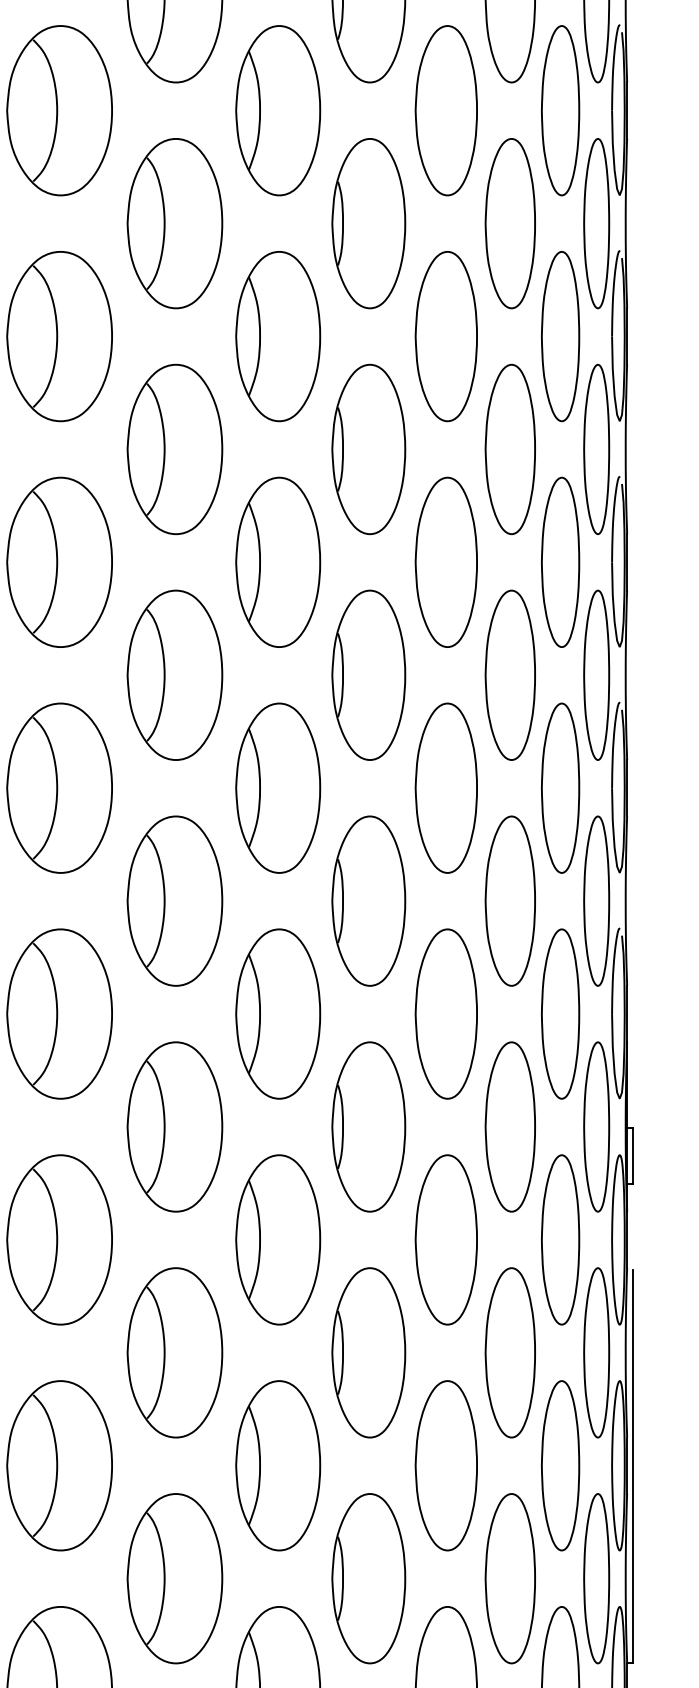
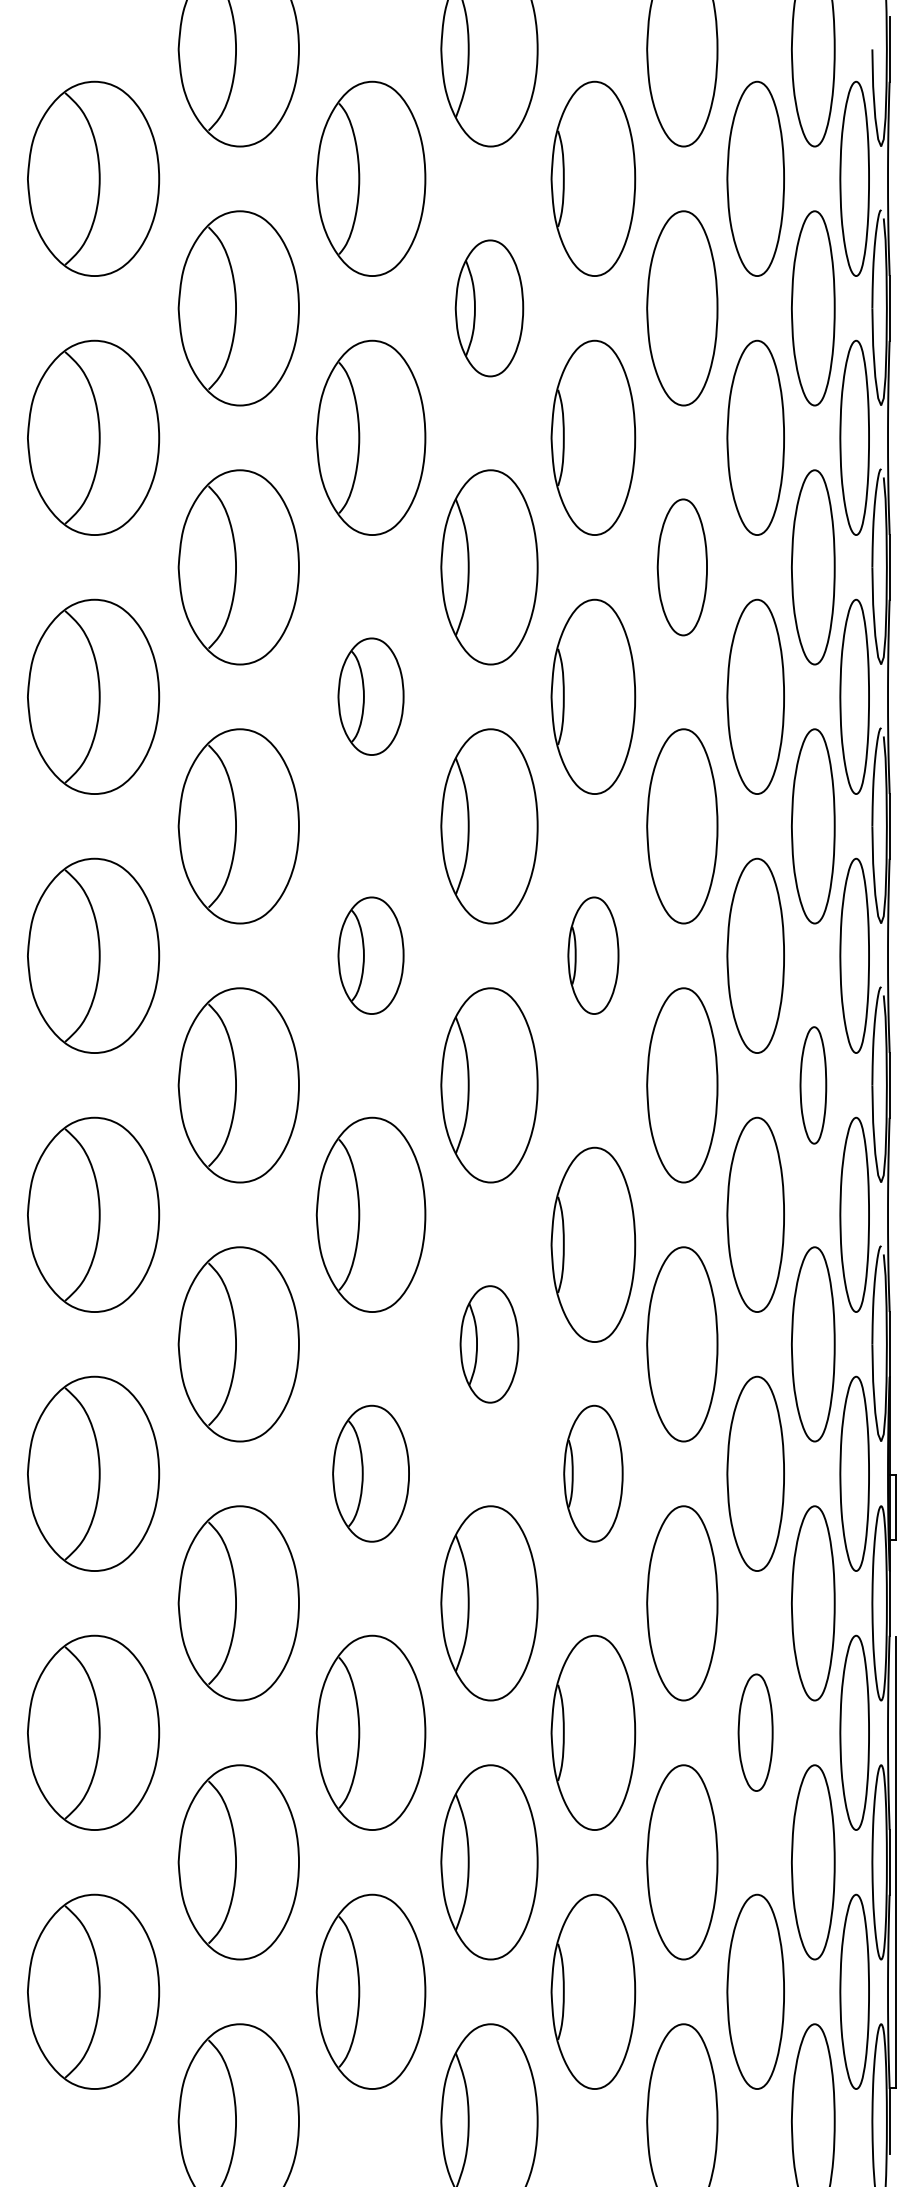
part: (278, 110) -> (489, 308), size x0.7
part: (446, 336) -> (682, 567), size x0.7
part: (174, 449) -> (370, 696), size x0.6
part: (174, 674) -> (370, 955), size x0.6
part: (368, 674) -> (593, 955), size x0.6
part: (560, 788) -> (813, 1085), size x0.6
part: (368, 900) -> (593, 1244), moved
part: (278, 1014) -> (489, 1344), size x0.6
part: (174, 1126) -> (370, 1473), size x0.7
part: (368, 1126) -> (593, 1473), size x0.7
part: (510, 1352) -> (755, 1732), size x0.6

